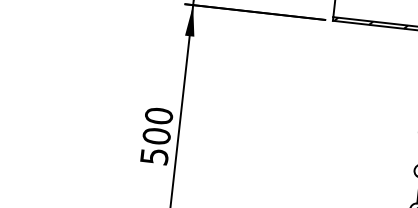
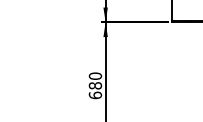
text: (155, 146) -> (95, 90), 500 -> 680

